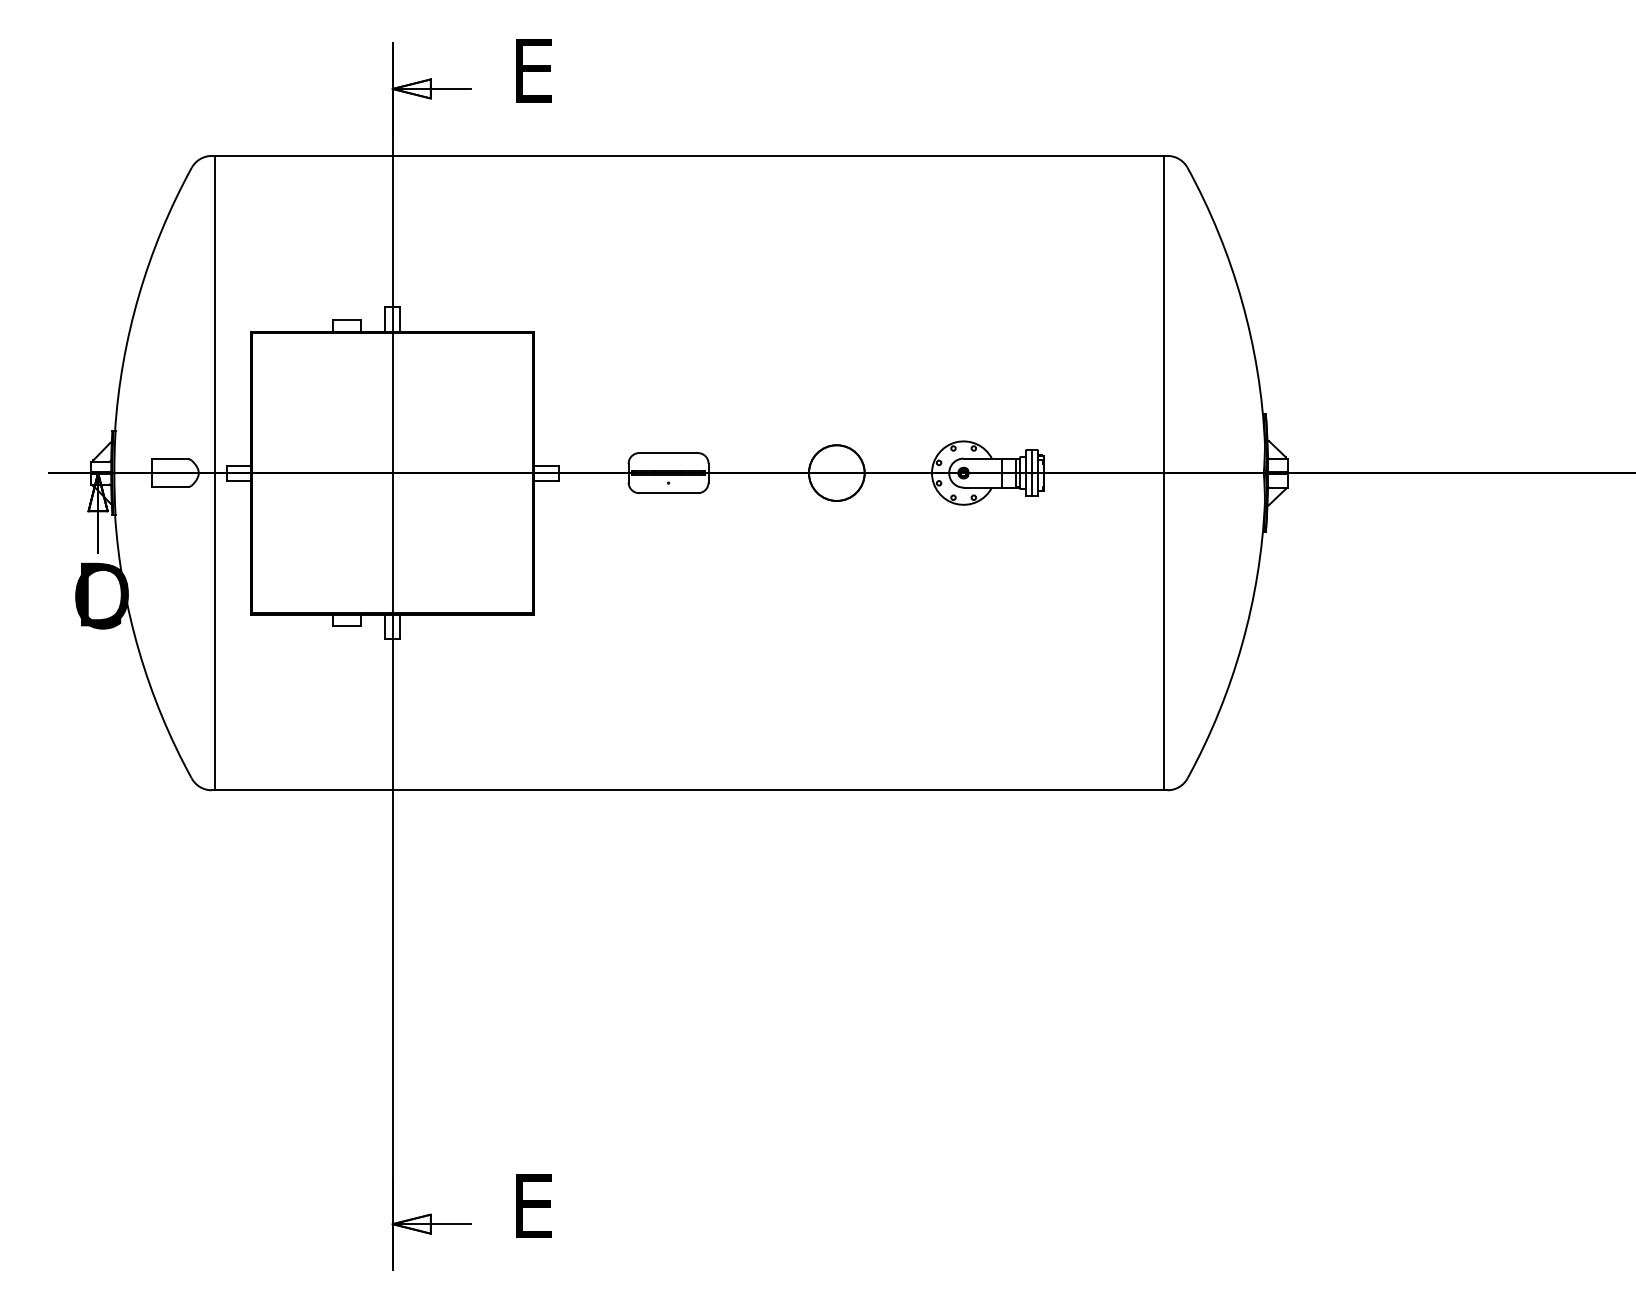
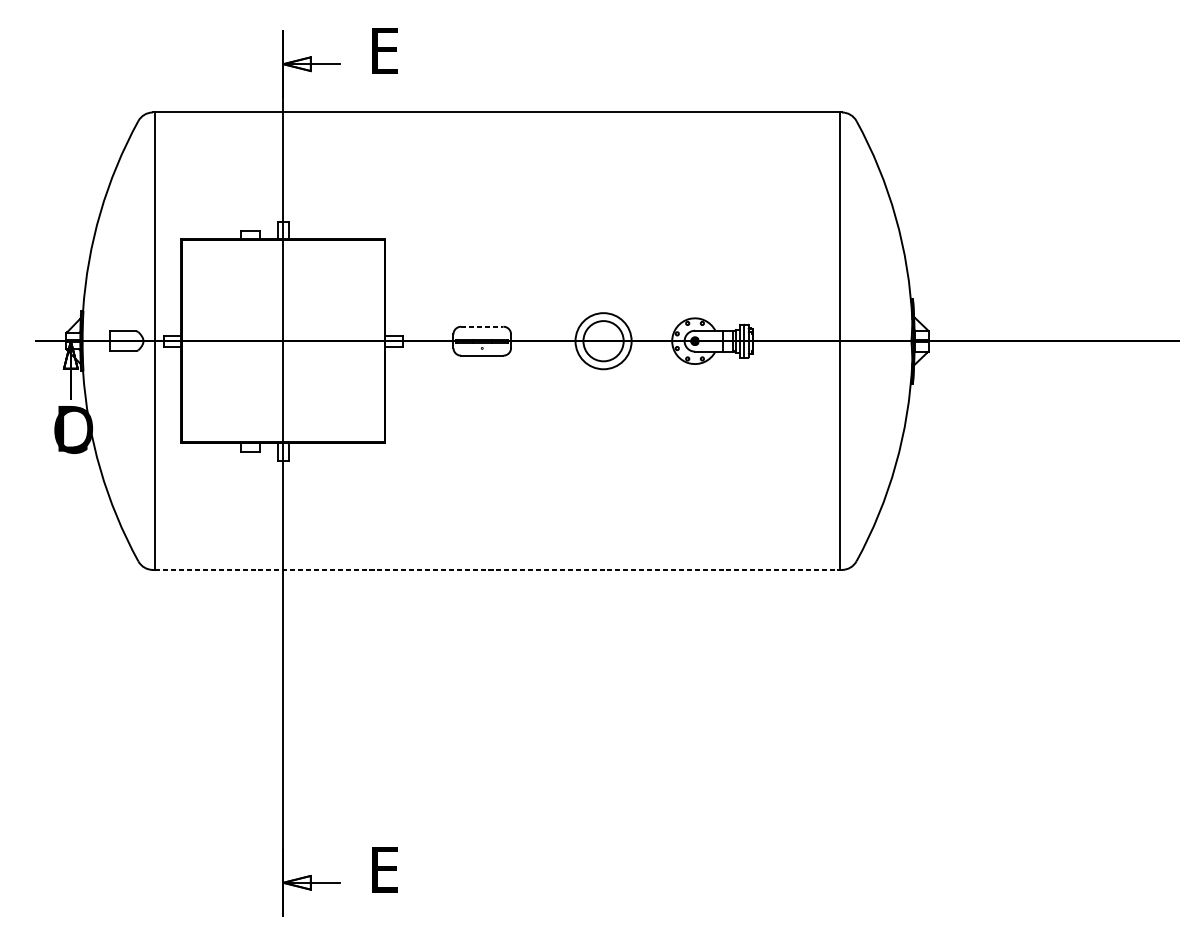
line: (669, 453) -> (482, 327), solid -> dashed
circle: (836, 472) -> (603, 340), size x1.4
line: (690, 790) -> (498, 570), solid -> dashed

